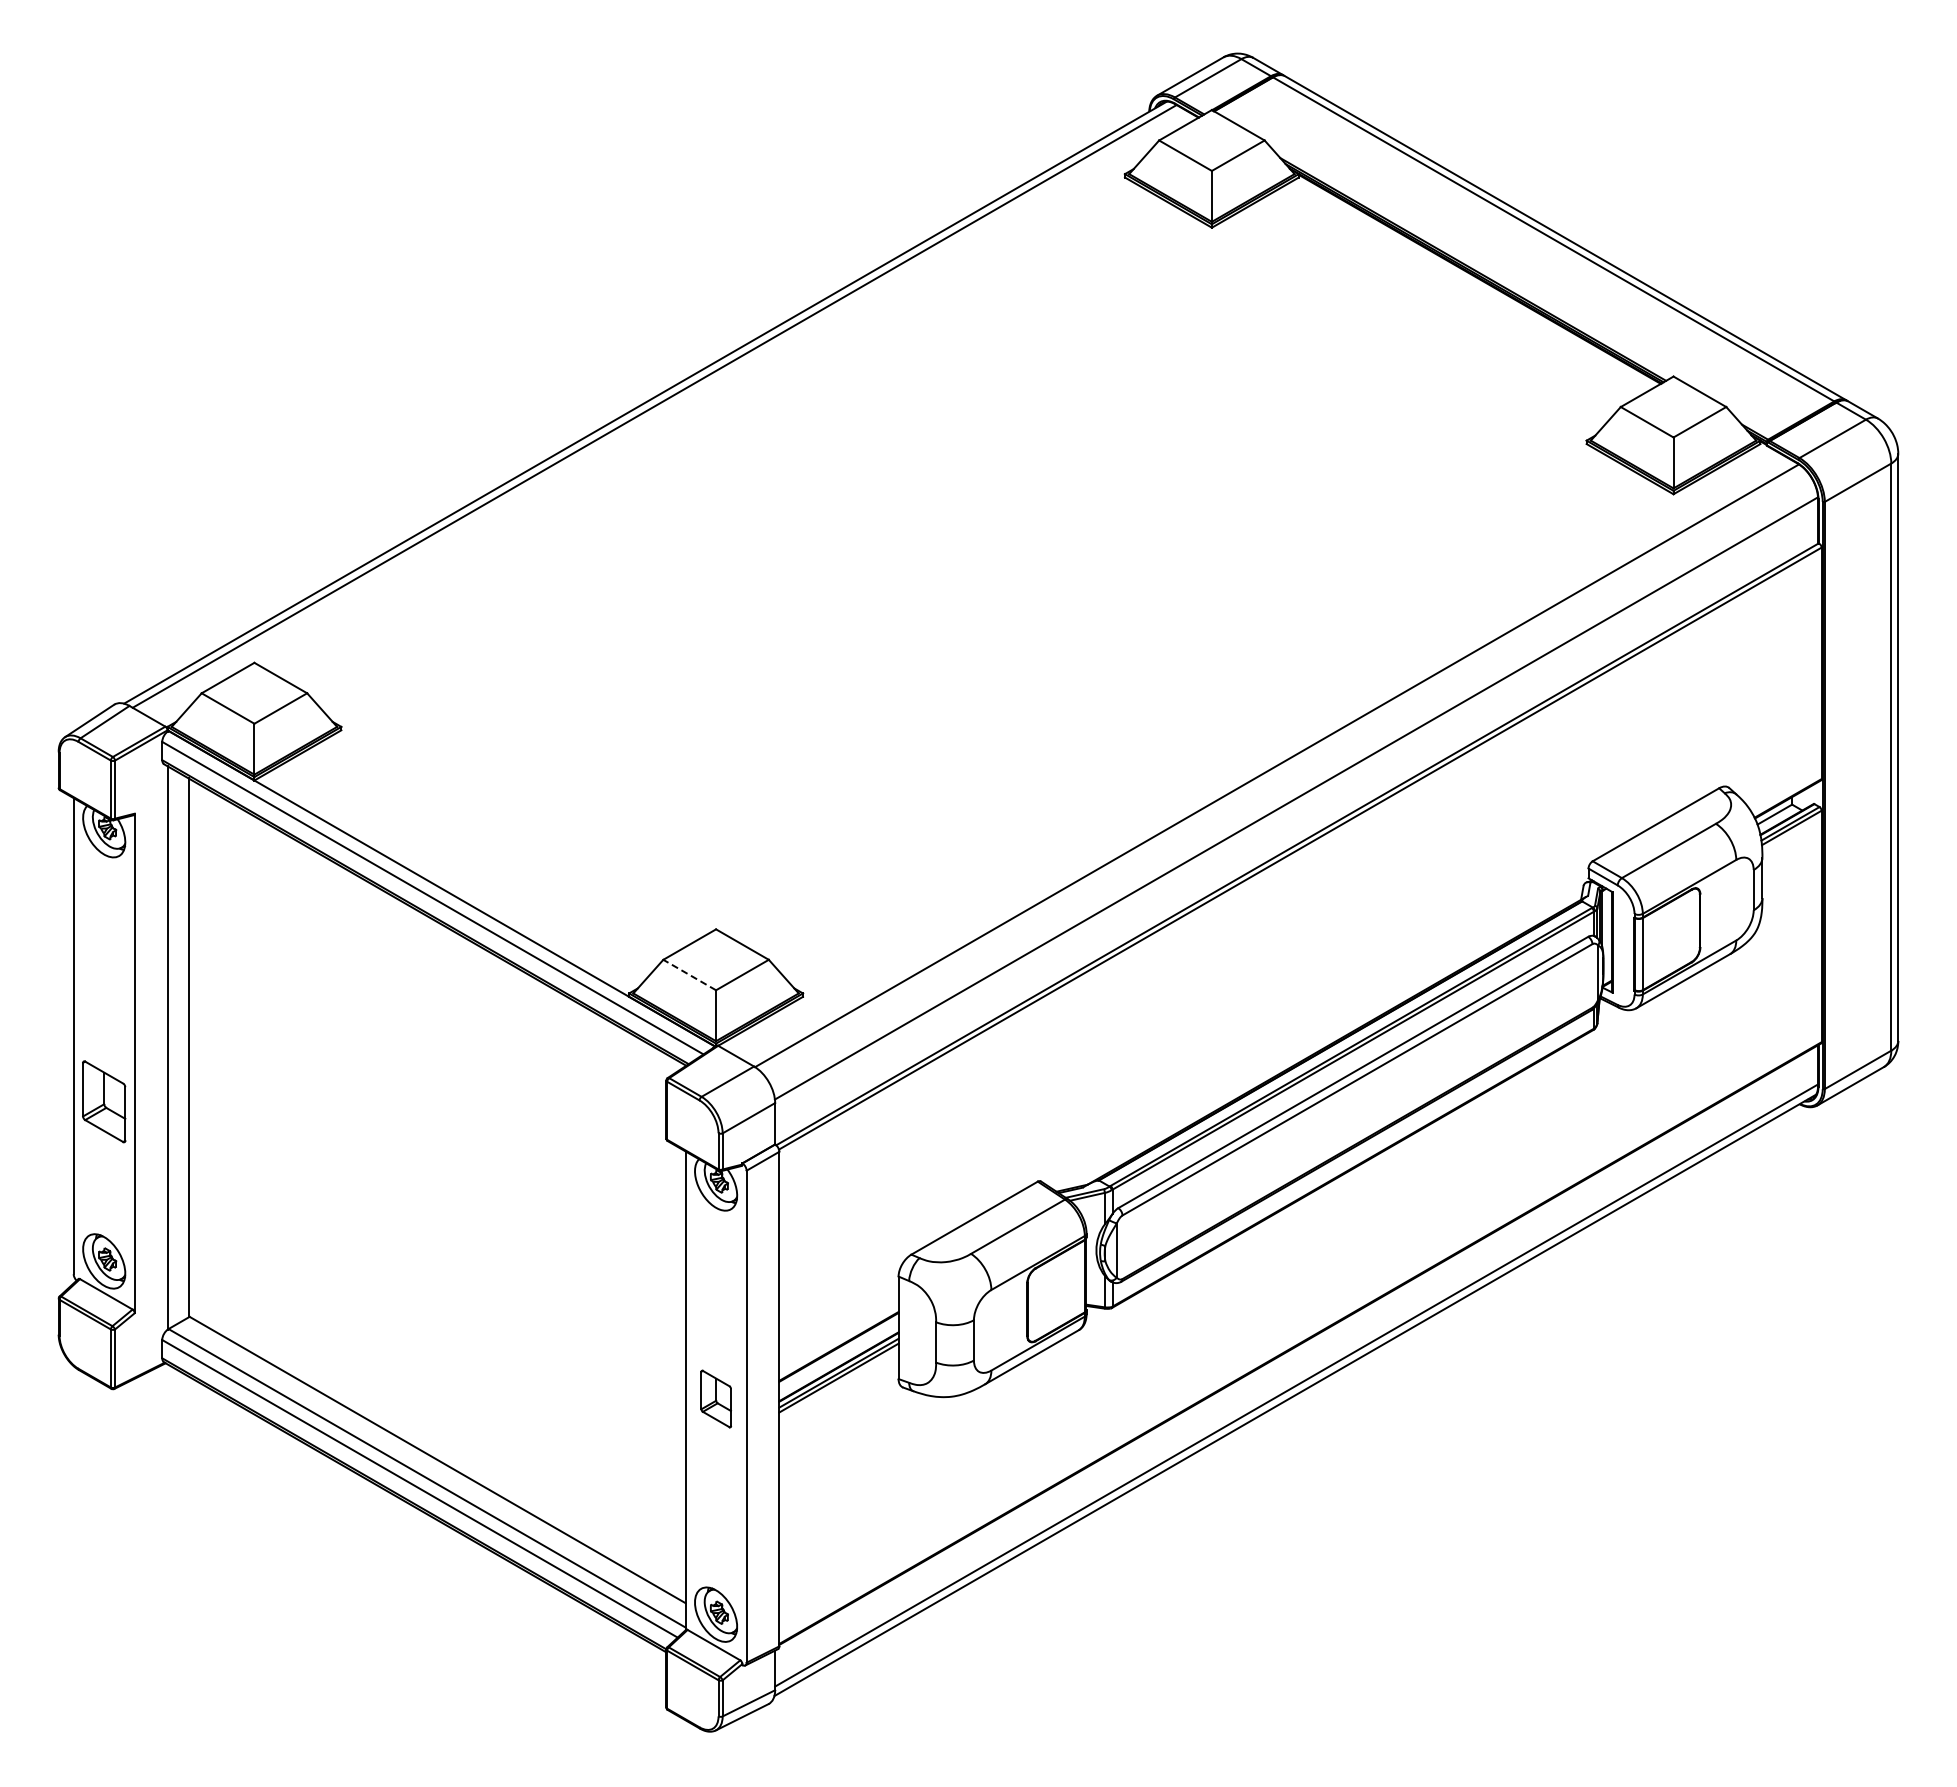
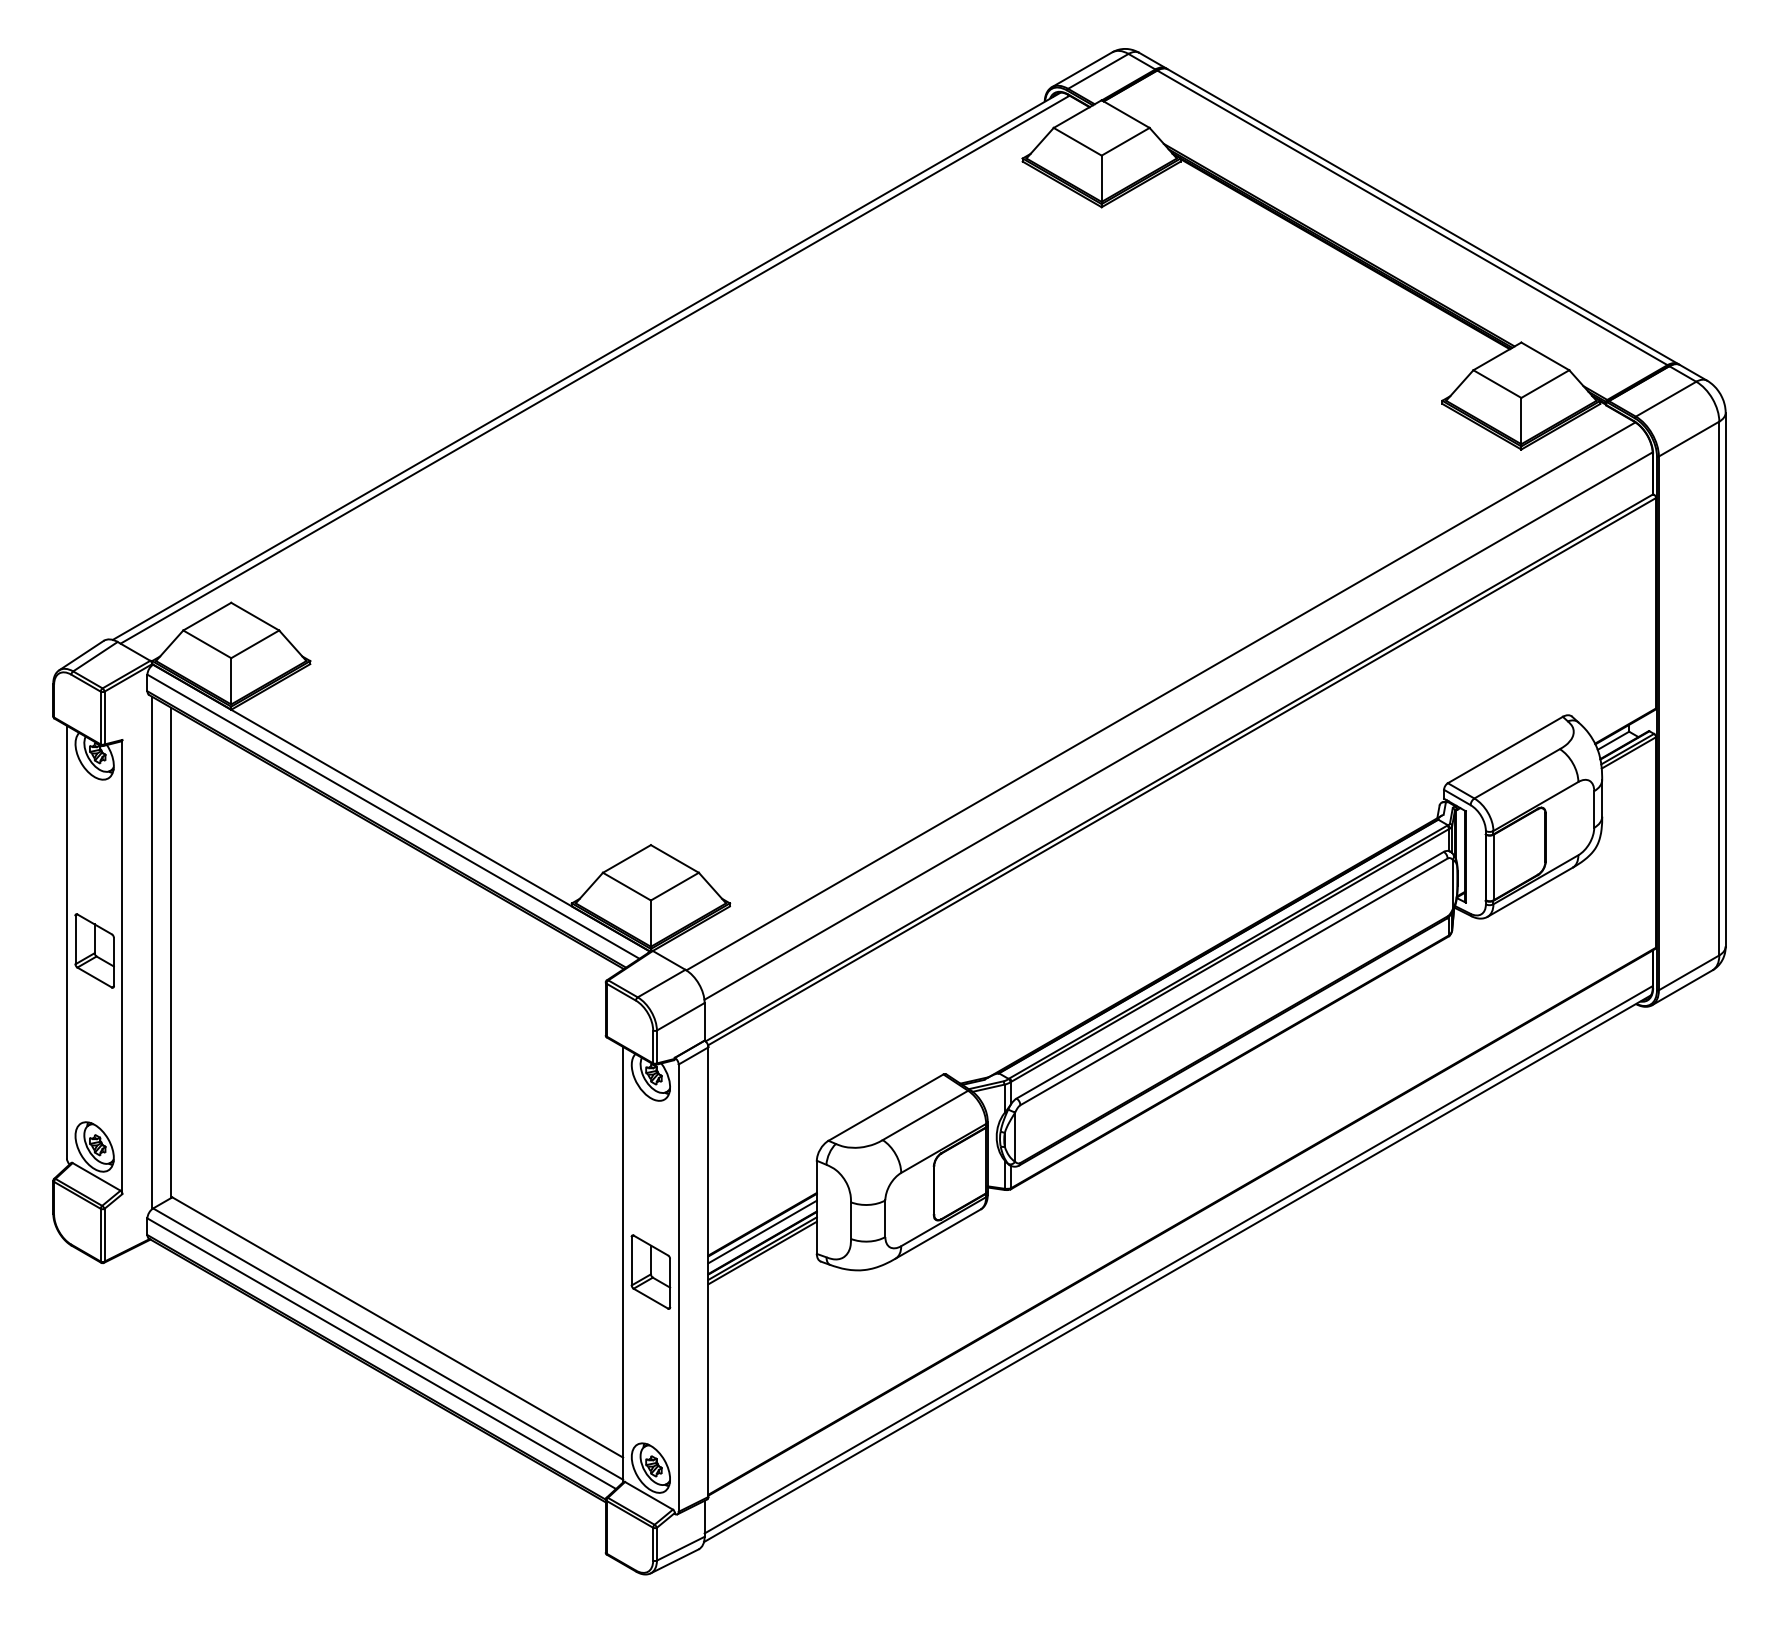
line: (689, 974) -> (626, 886), dashed -> solid
part: (104, 1101) -> (94, 950), moved
line: (838, 1354) -> (762, 1231), added
part: (716, 1398) -> (651, 1271), size x1.43

